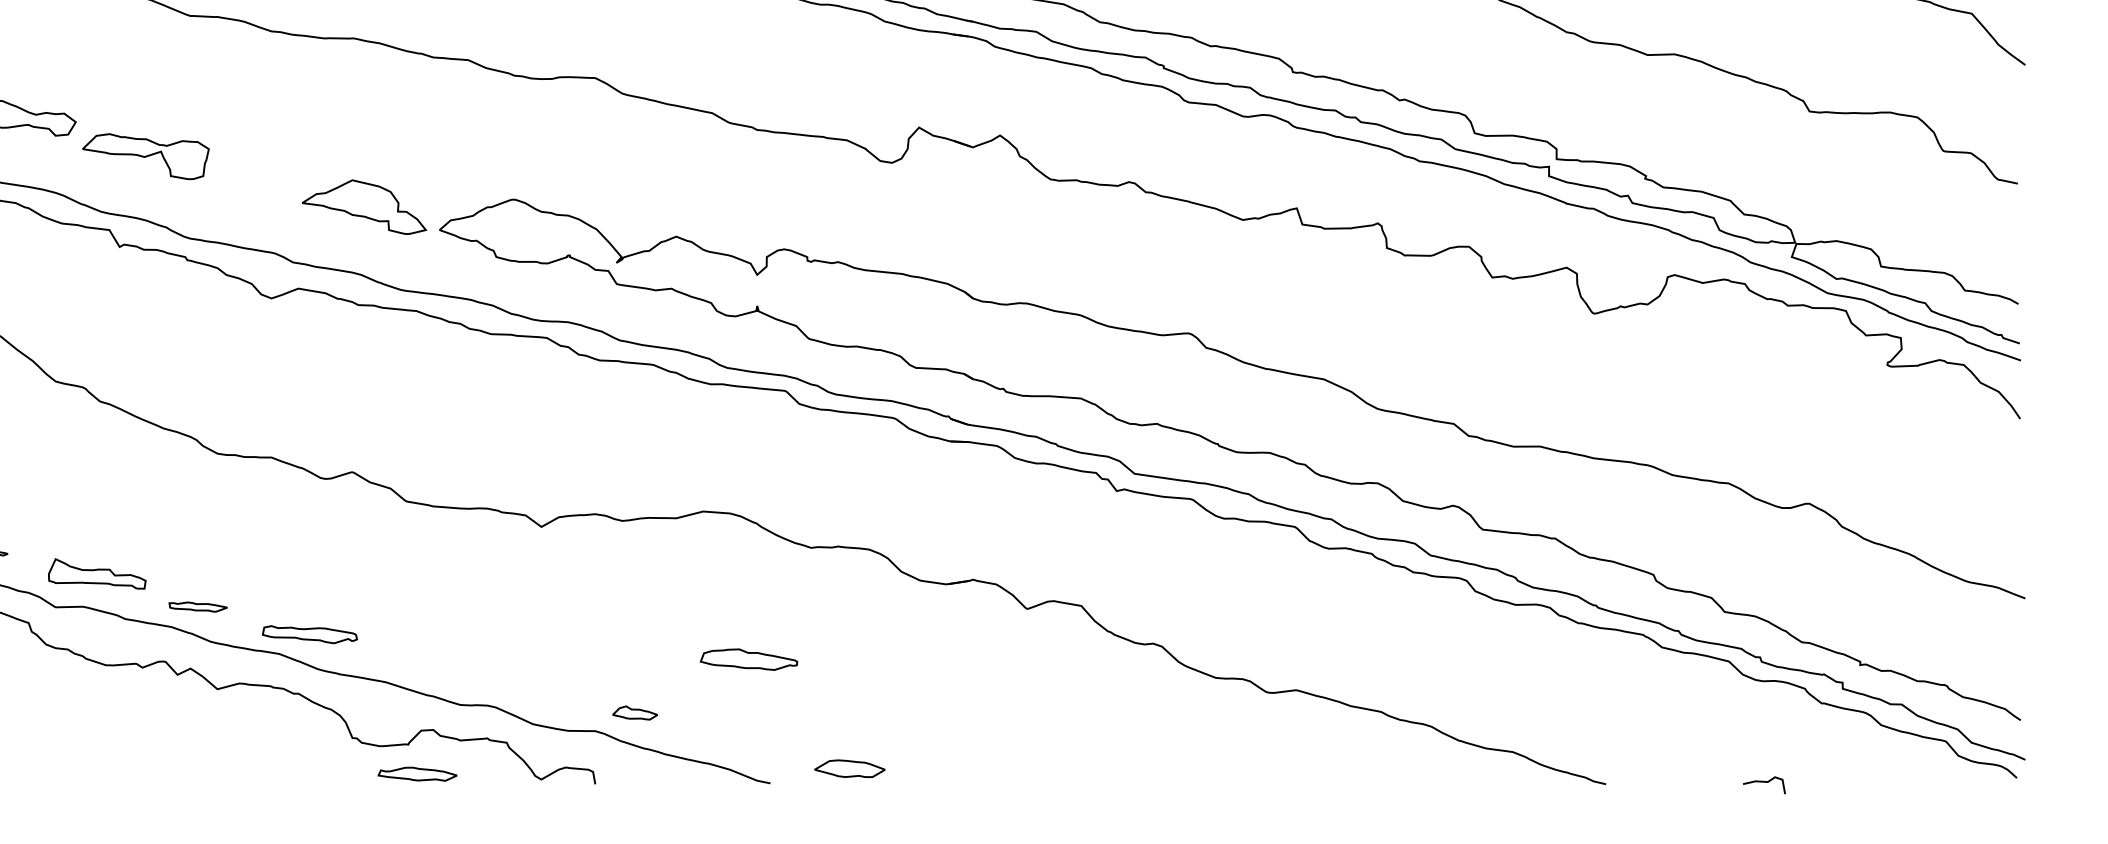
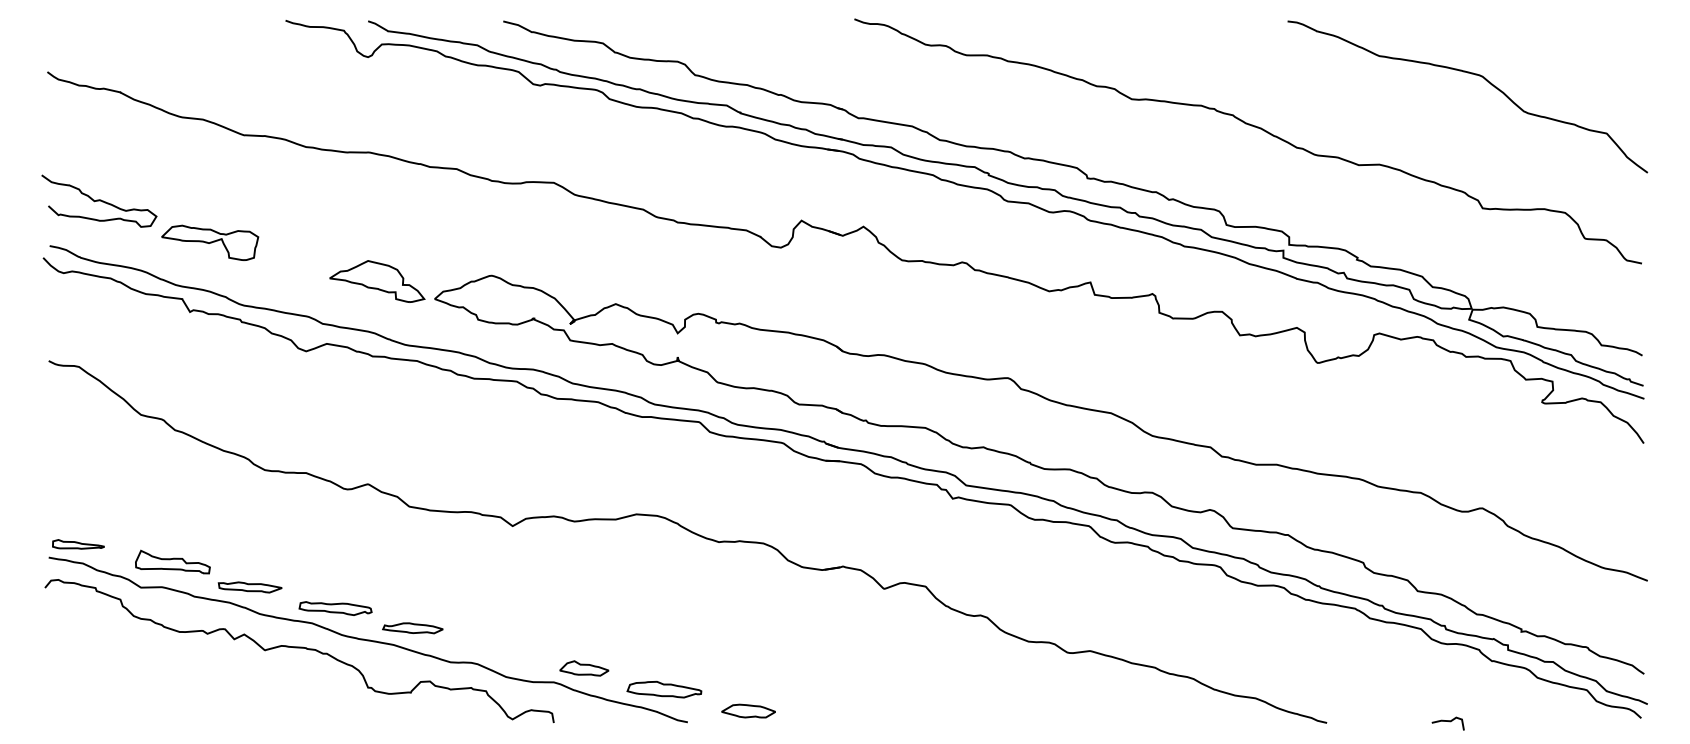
part: (197, 607) -> (249, 587), size x1.43
part: (749, 659) -> (664, 689), moved
part: (635, 713) -> (584, 668), size x1.43
part: (417, 774) -> (412, 628), moved

